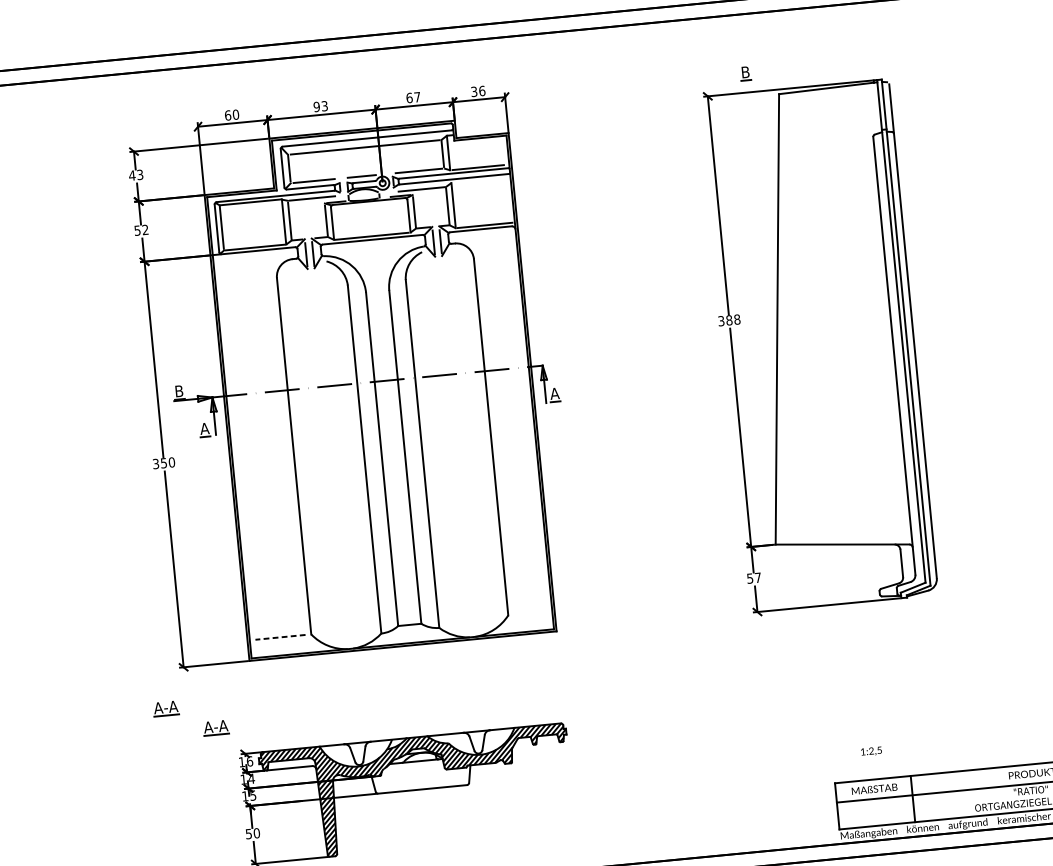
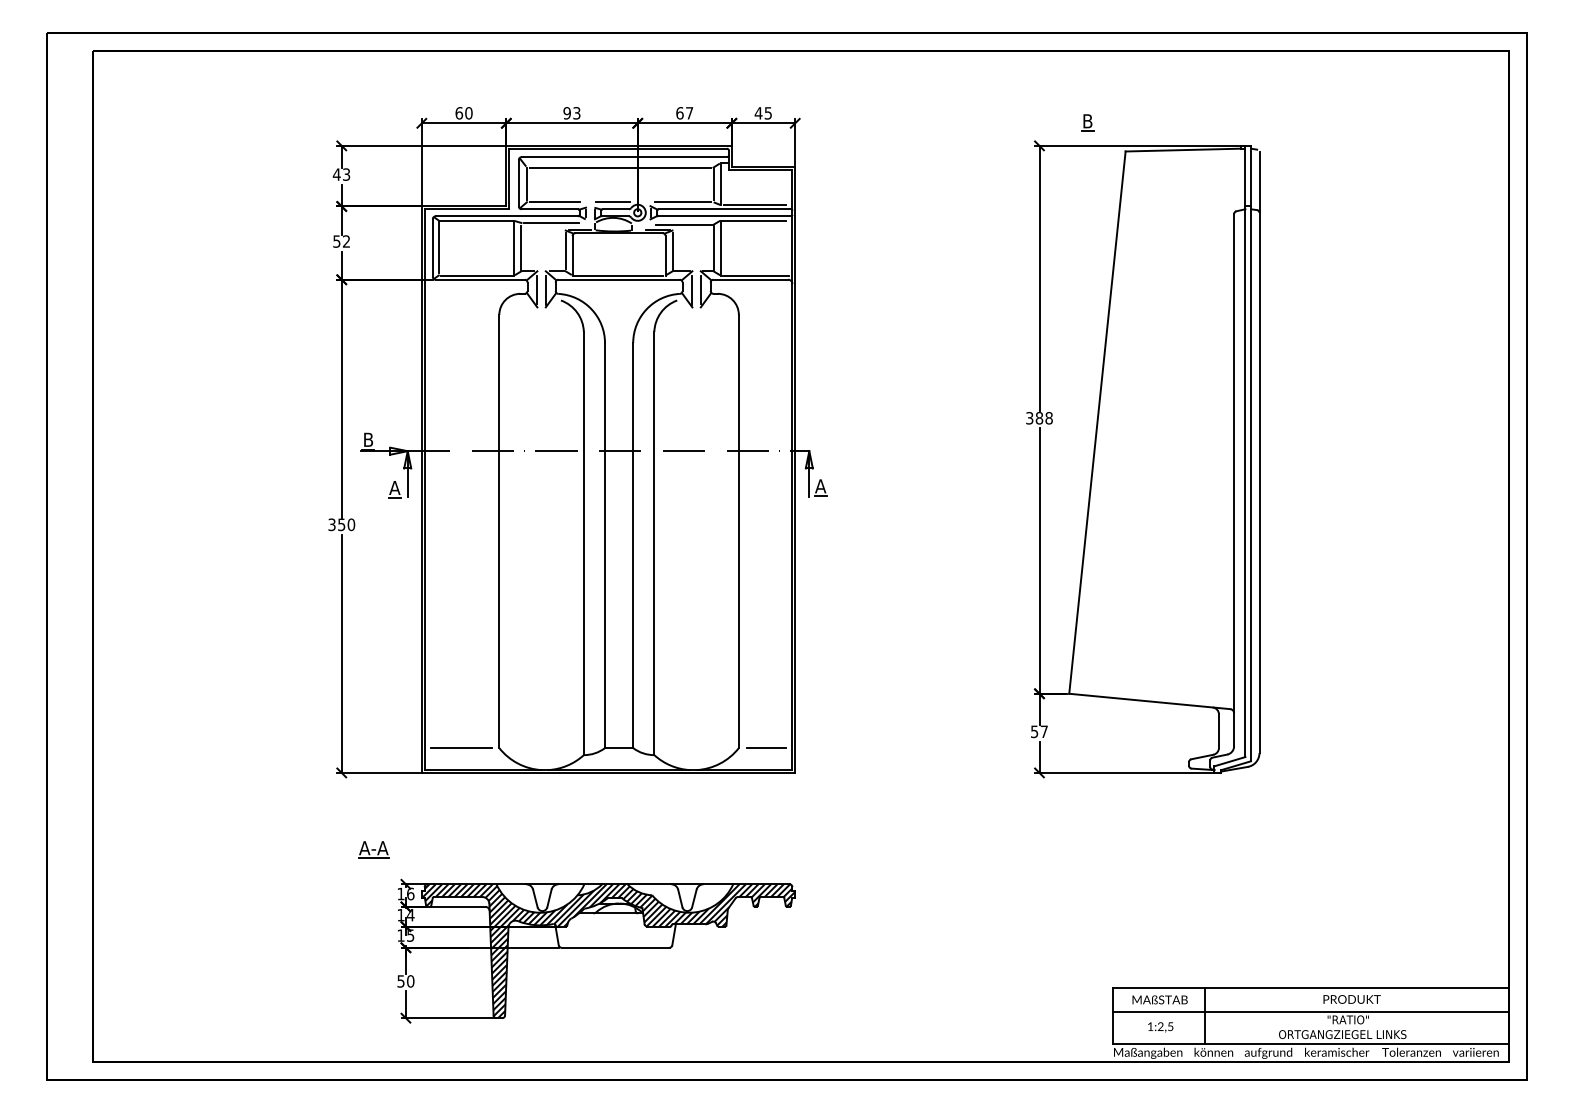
text: (478, 91) -> (763, 113), 36 -> 45
line: (478, 180) -> (753, 220), added
line: (531, 613) -> (766, 748), added
line: (280, 637) -> (461, 748), dashed -> solid
part: (165, 708) -> (315, 820), removed
text: (871, 751) -> (1160, 1027), moved

